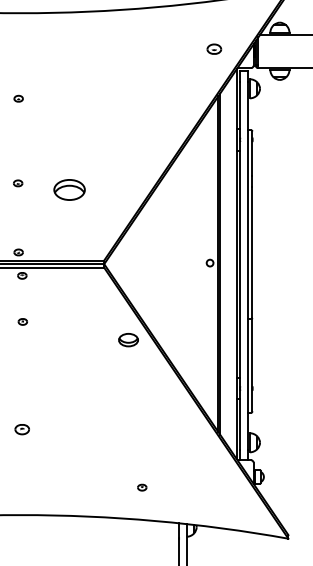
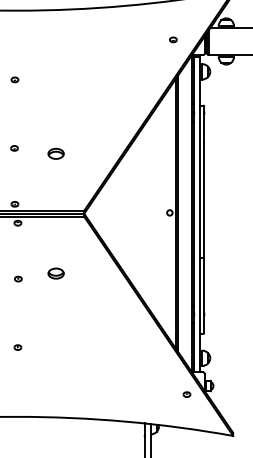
part: (214, 49) -> (173, 40), size x0.62
part: (69, 190) -> (56, 154), size x0.62
part: (22, 321) -> (18, 278), moved
part: (128, 340) -> (56, 273), moved
part: (22, 429) -> (18, 347), size x0.62
part: (142, 487) -> (187, 394), moved

